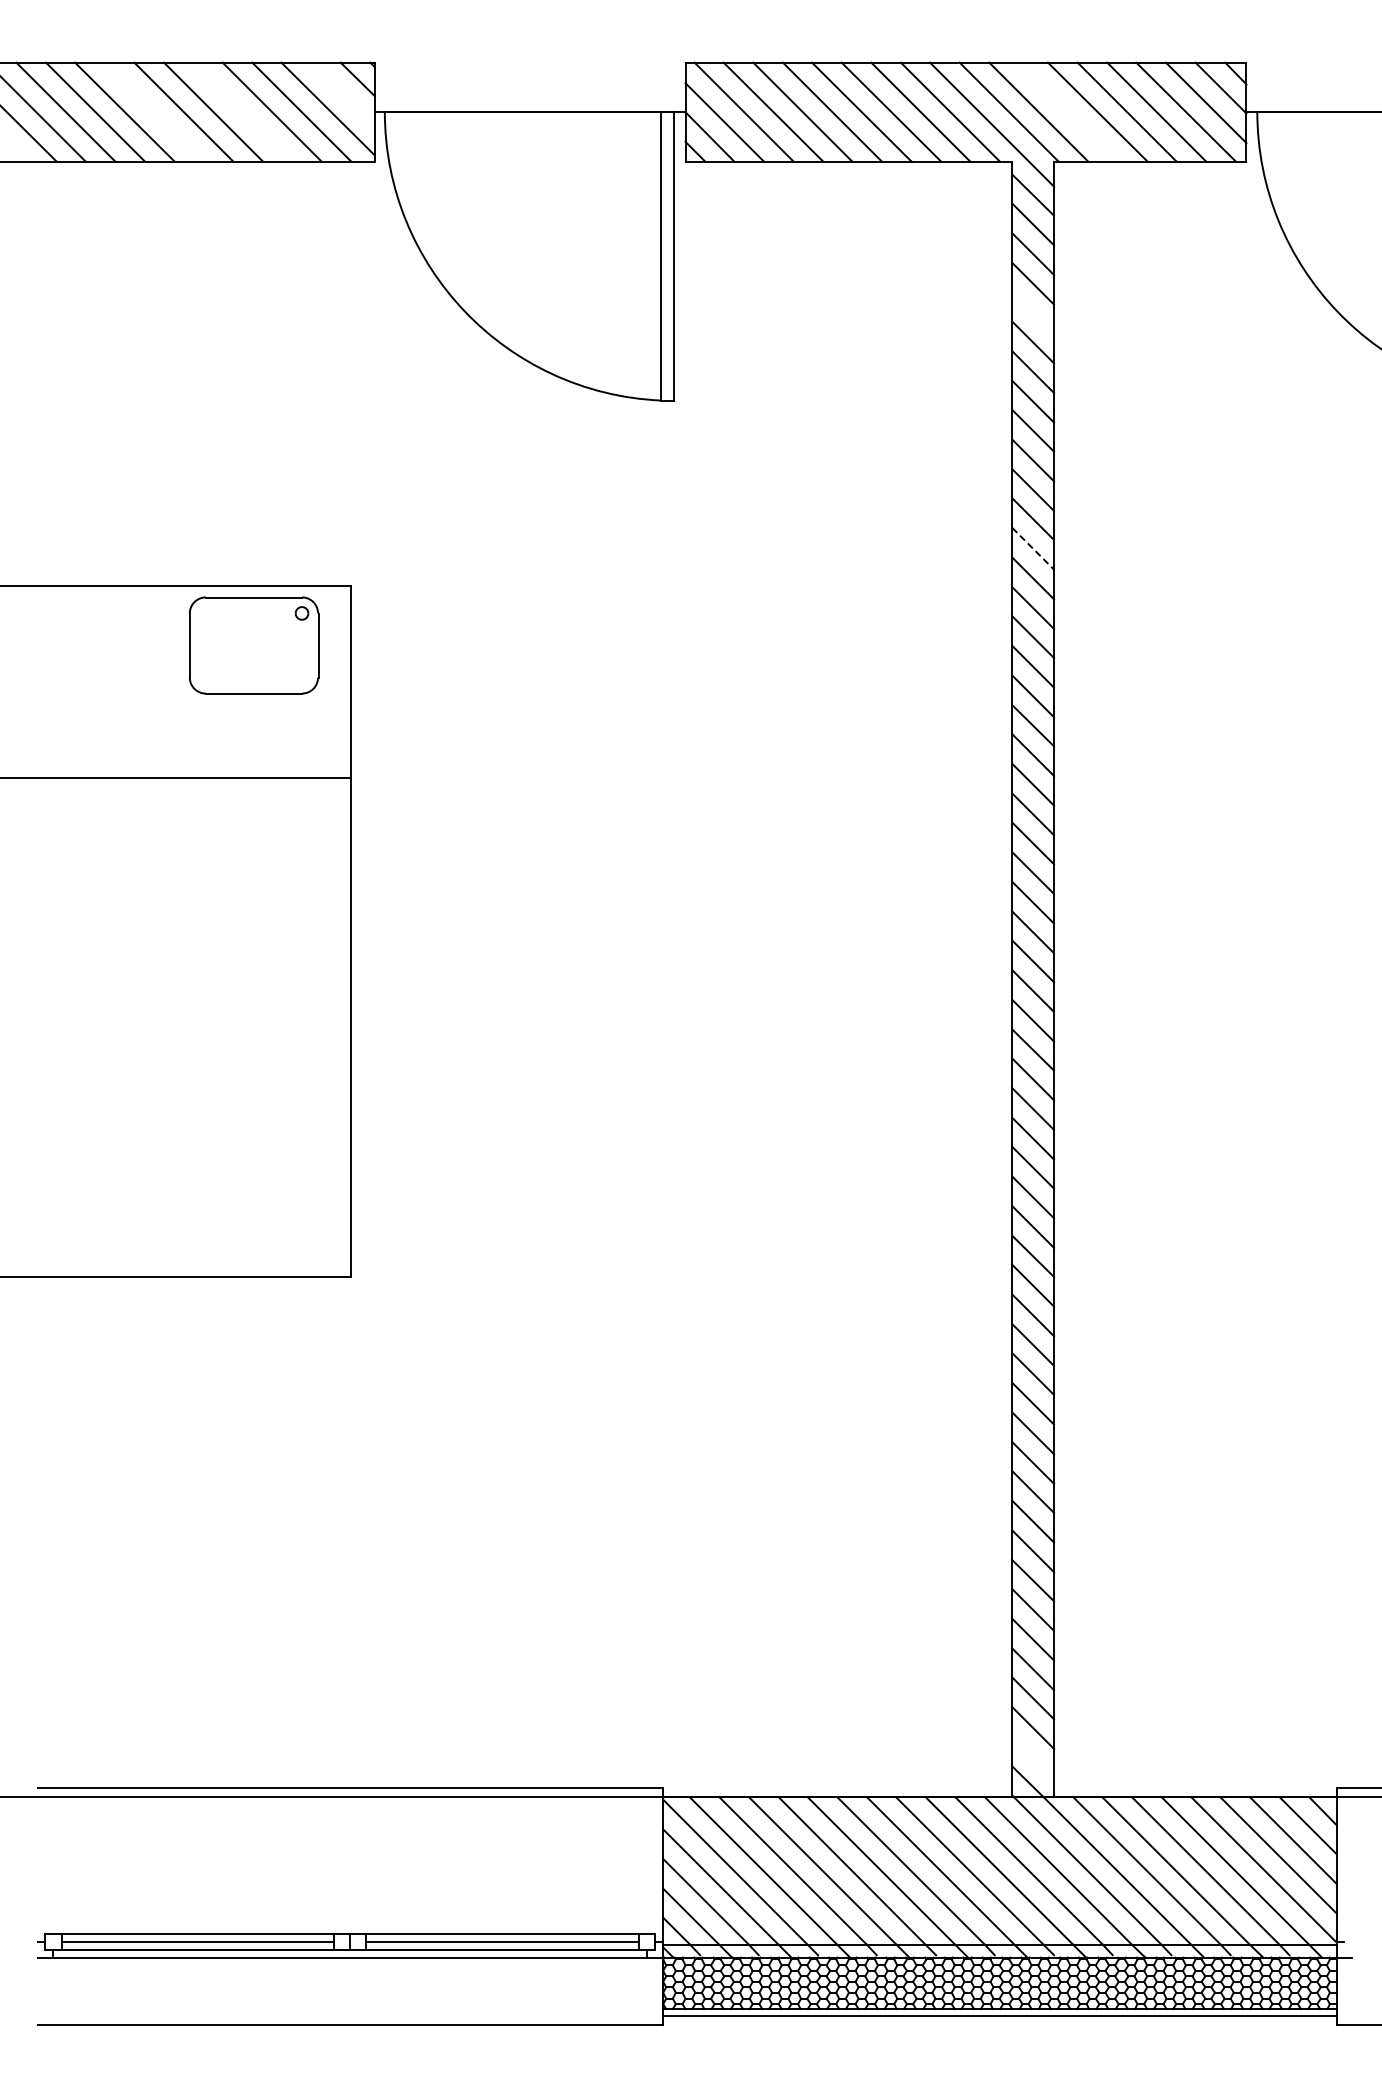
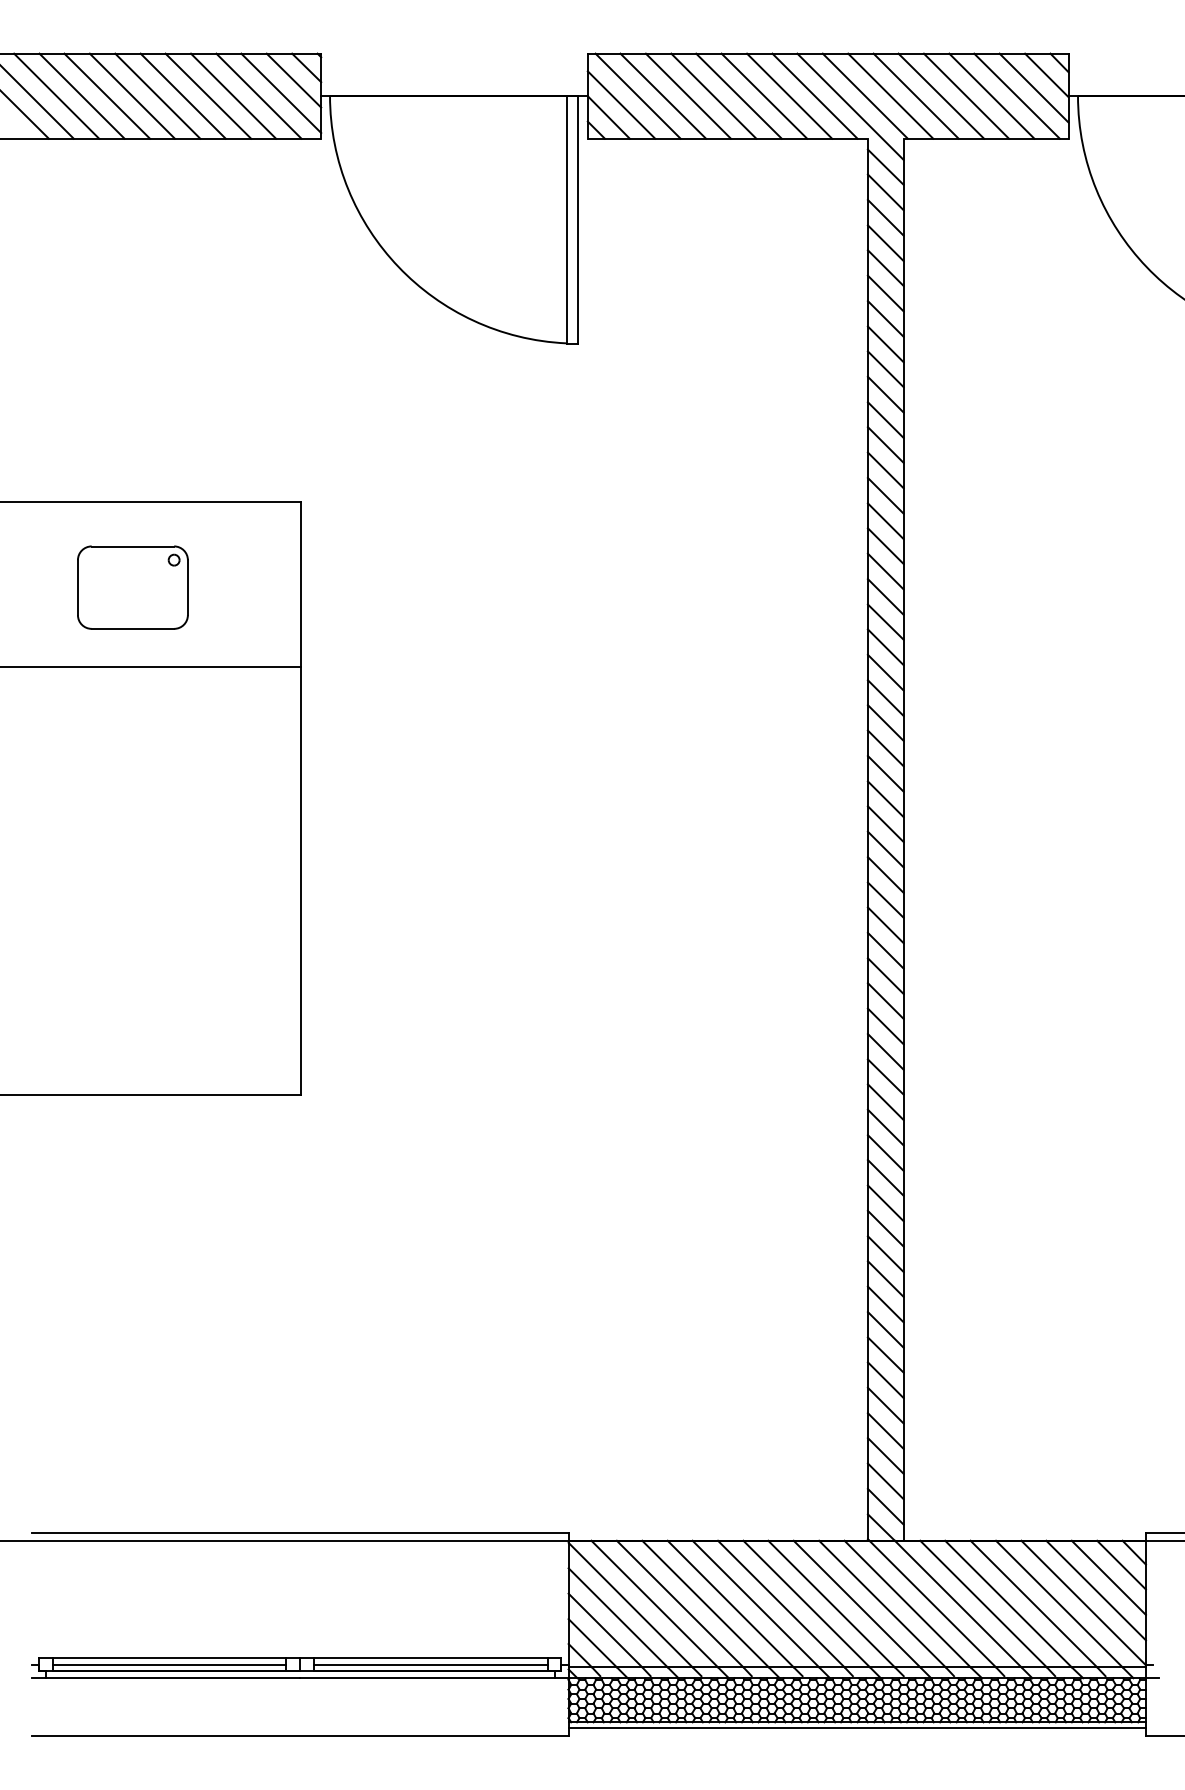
line: (342, 93) -> (293, 80), added
line: (153, 111) -> (131, 95), added
line: (242, 111) -> (208, 95), added
line: (1068, 111) -> (916, 95), added
line: (1033, 312) -> (886, 267), added
line: (1033, 548) -> (886, 470), dashed -> solid
part: (254, 645) -> (133, 587), moved
line: (1033, 1757) -> (886, 1506), added

